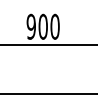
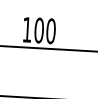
text: (30, 26) -> (26, 29), 900 -> 100

